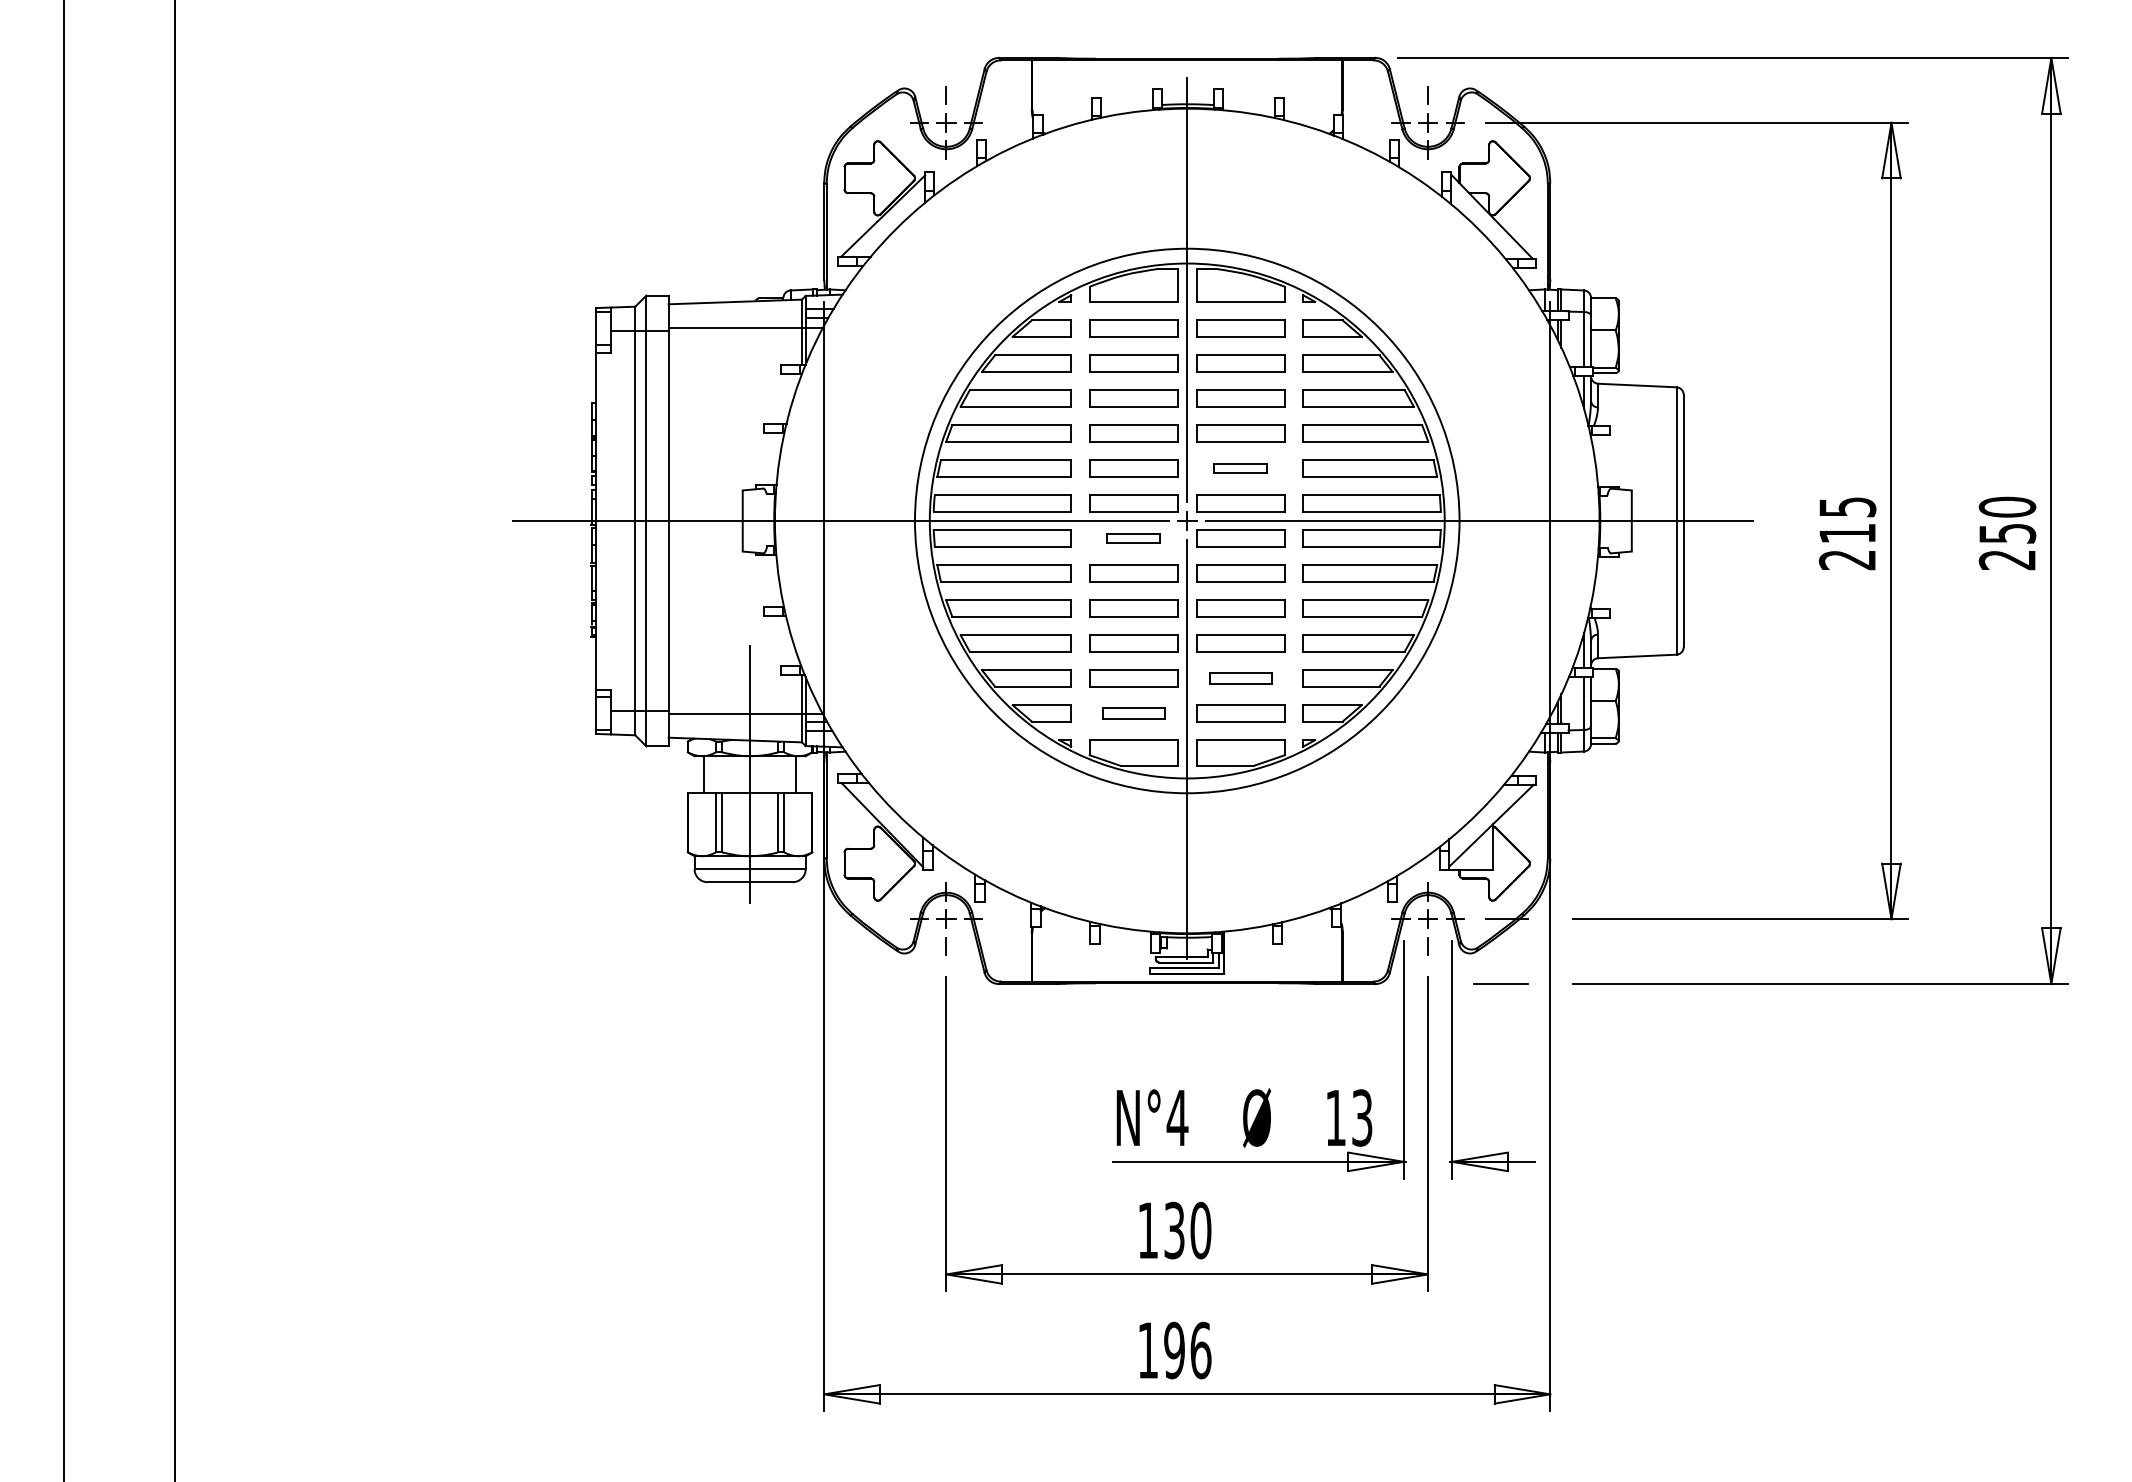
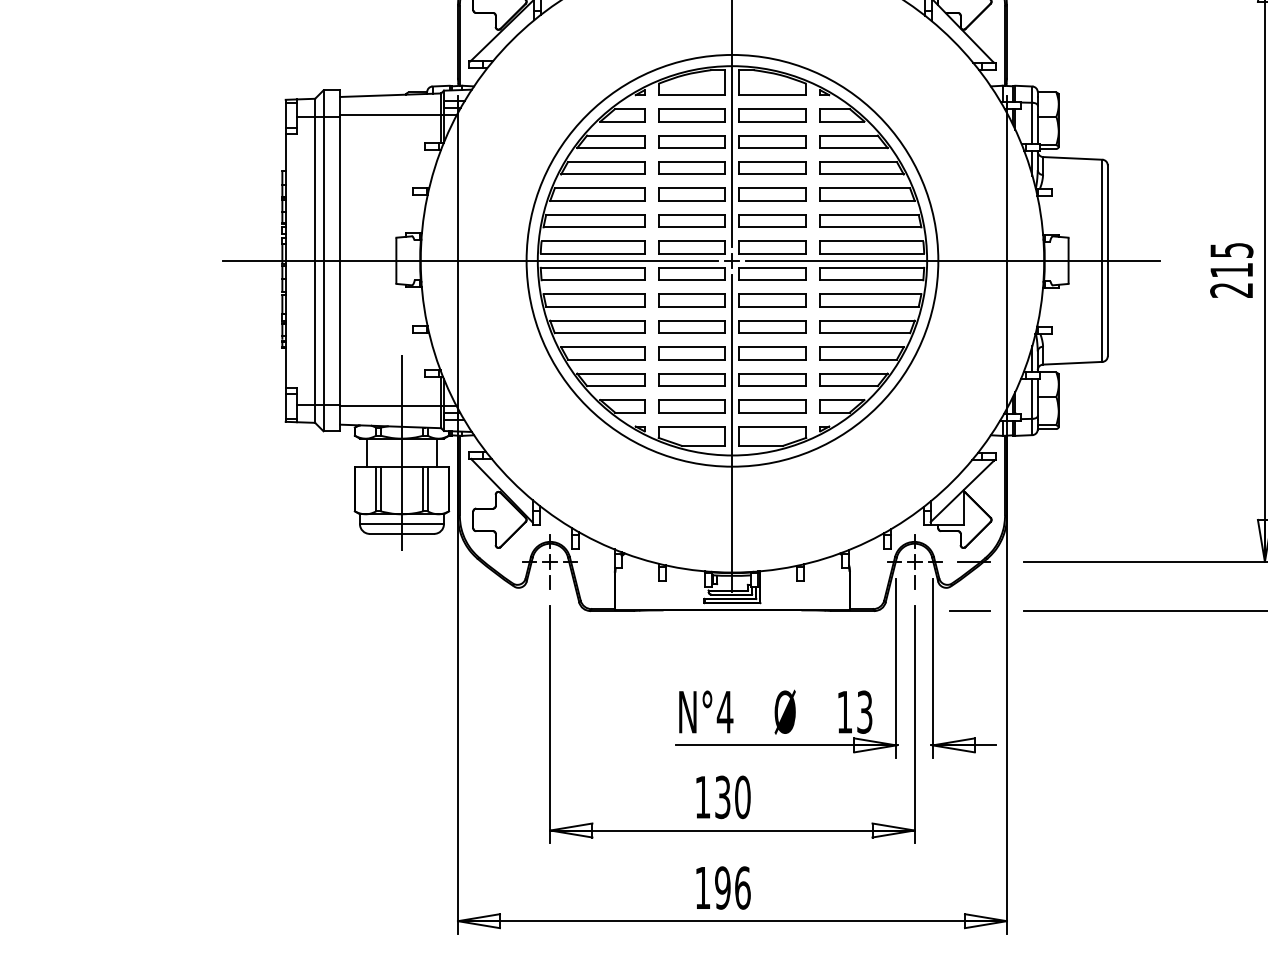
part: (1240, 468) -> (772, 221), size x1.67
part: (1133, 538) -> (691, 274), size x1.67
part: (1240, 678) -> (772, 379), size x1.43
part: (1133, 713) -> (691, 406), size x1.43

